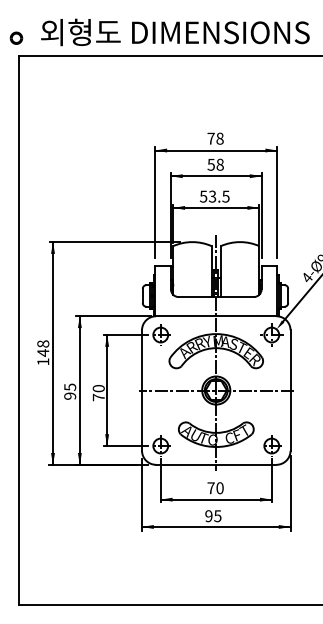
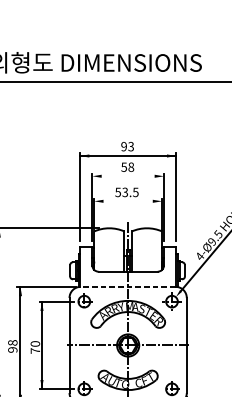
text: (215, 138) -> (127, 146), 78 -> 93
line: (215, 176) -> (127, 176), removed
line: (216, 207) -> (128, 200), removed
line: (215, 316) -> (127, 287), solid -> dashed
text: (70, 386) -> (13, 342), 95 -> 98

